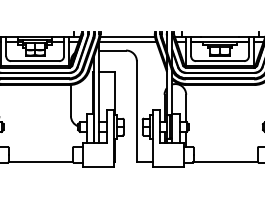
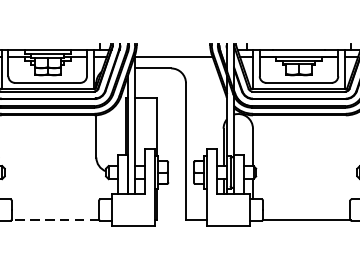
line: (127, 37) -> (173, 50), removed
line: (40, 162) -> (54, 220), solid -> dashed

